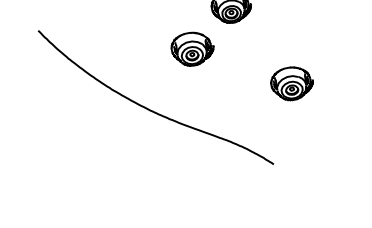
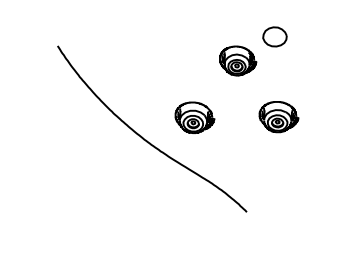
part: (192, 48) -> (194, 117), moved
part: (291, 84) -> (278, 117), moved

